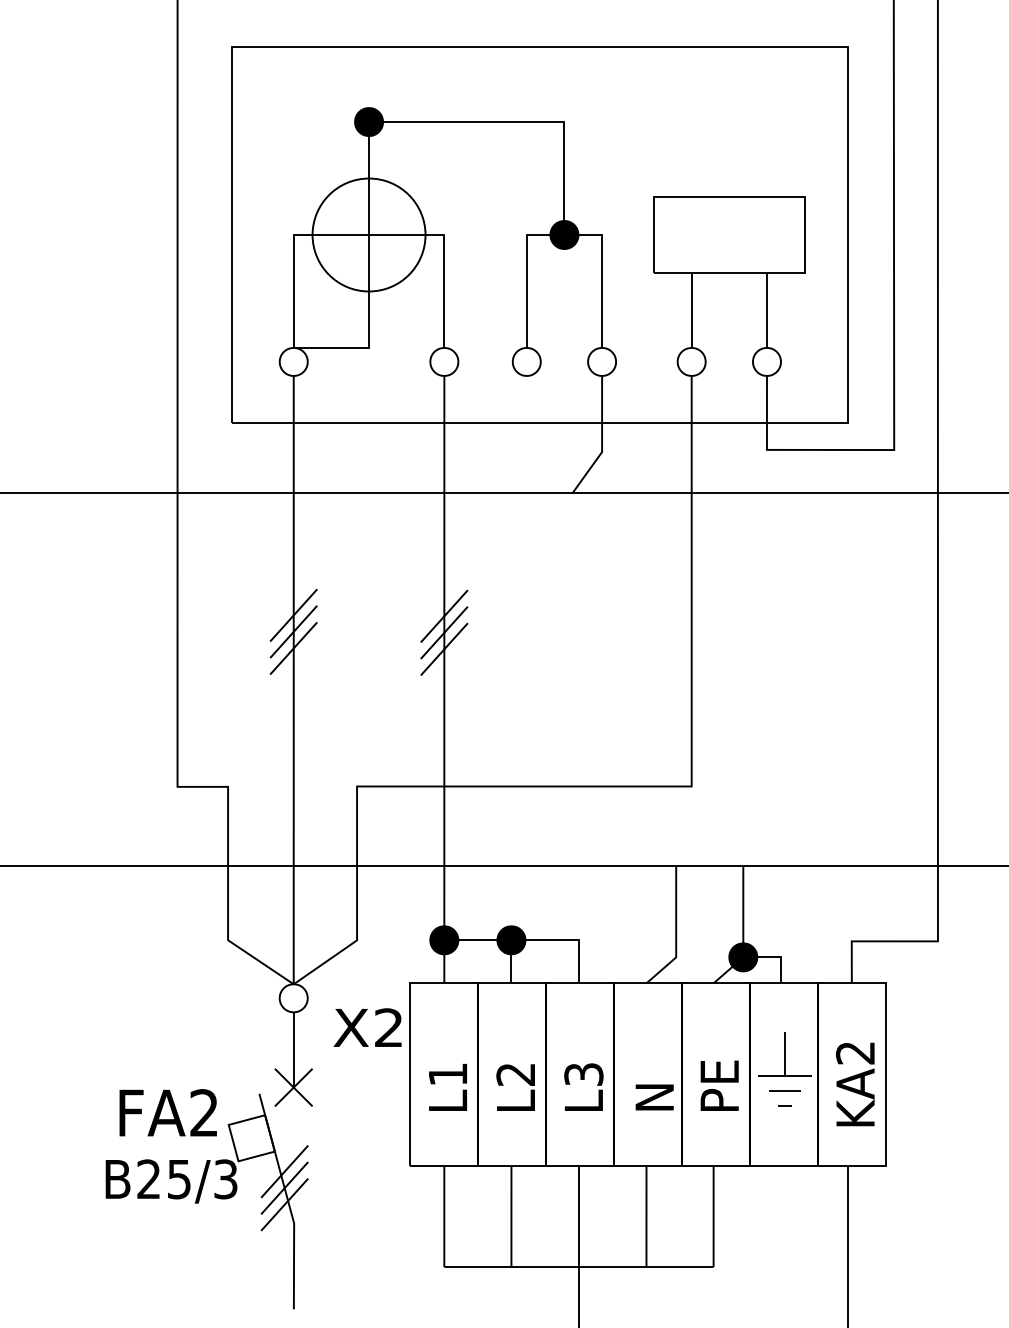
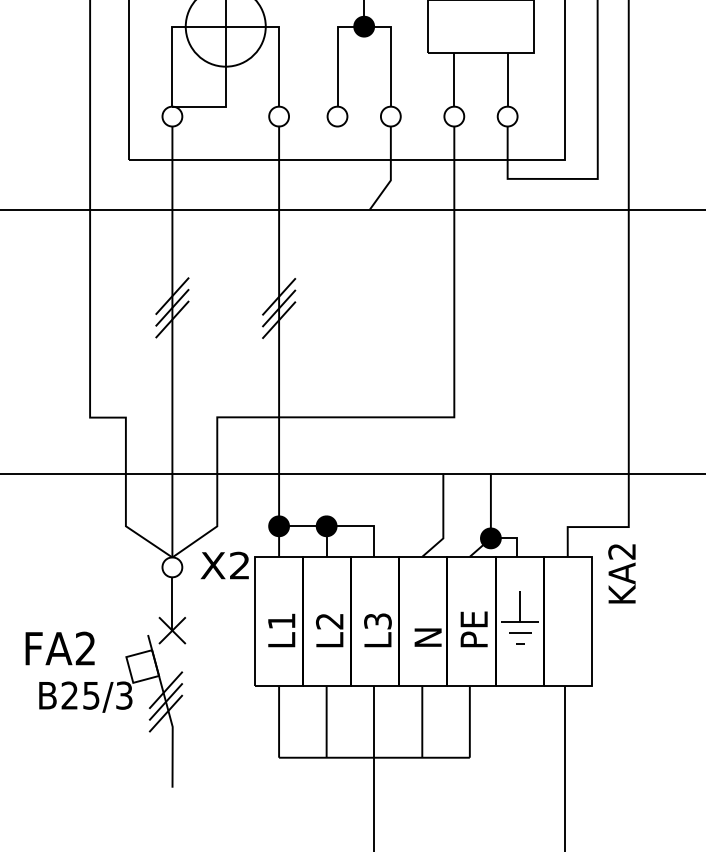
text: (367, 1027) -> (224, 565), moved
text: (855, 1084) -> (622, 573), moved
text: (167, 1112) -> (59, 648), moved

